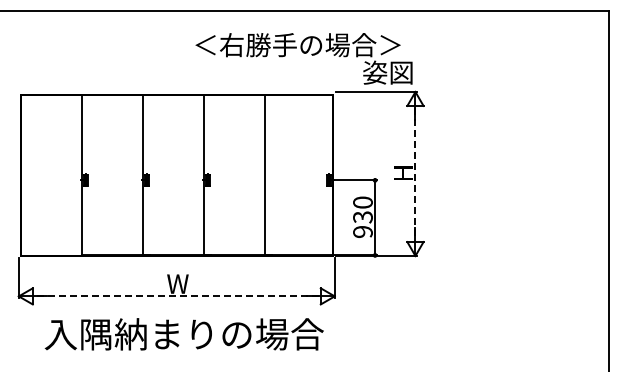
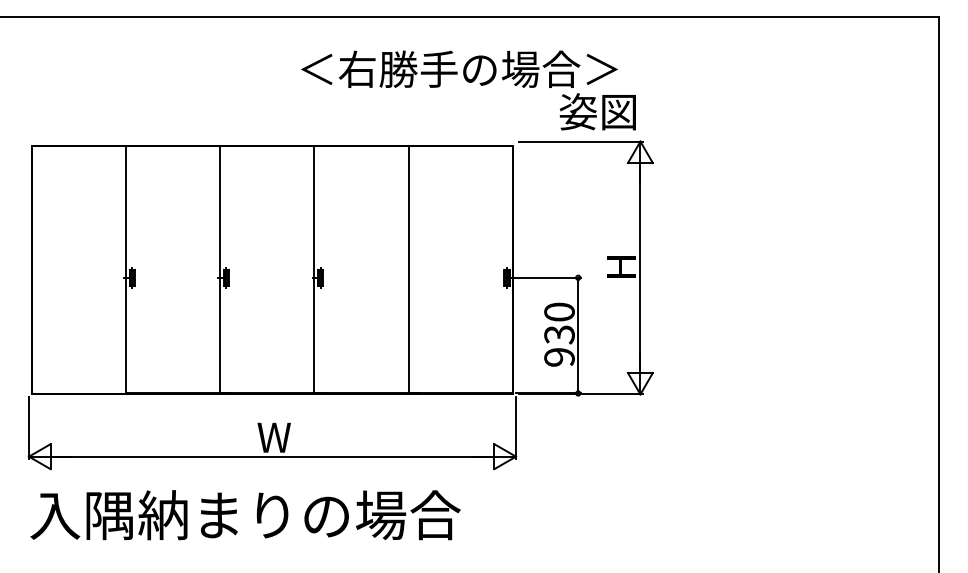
line: (415, 174) -> (640, 268), dashed -> solid
line: (176, 296) -> (272, 456), dashed -> solid
text: (183, 334) -> (244, 515), moved

